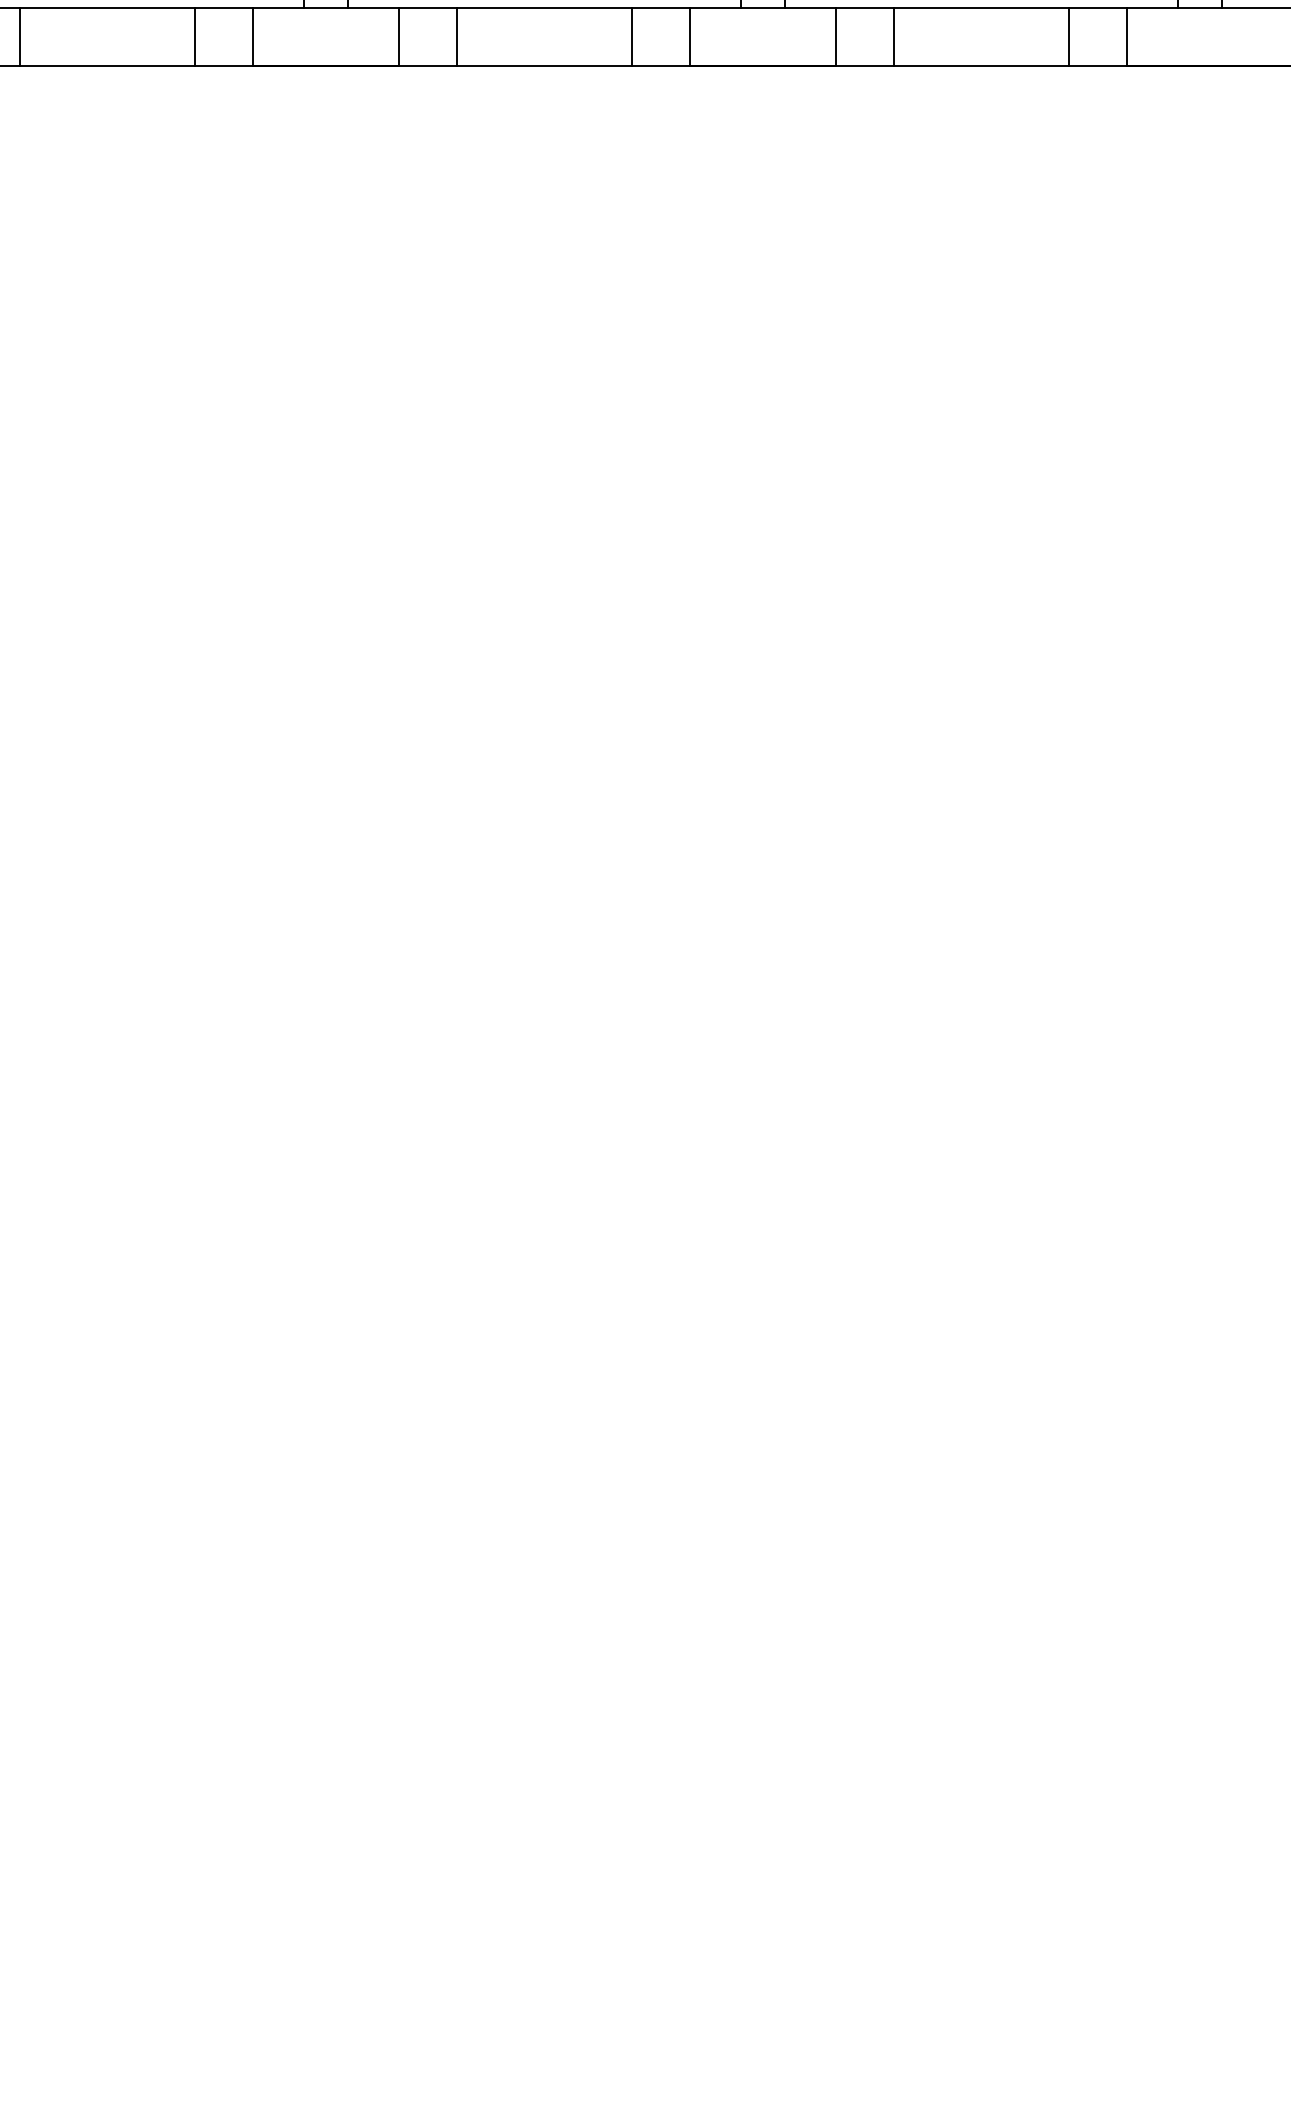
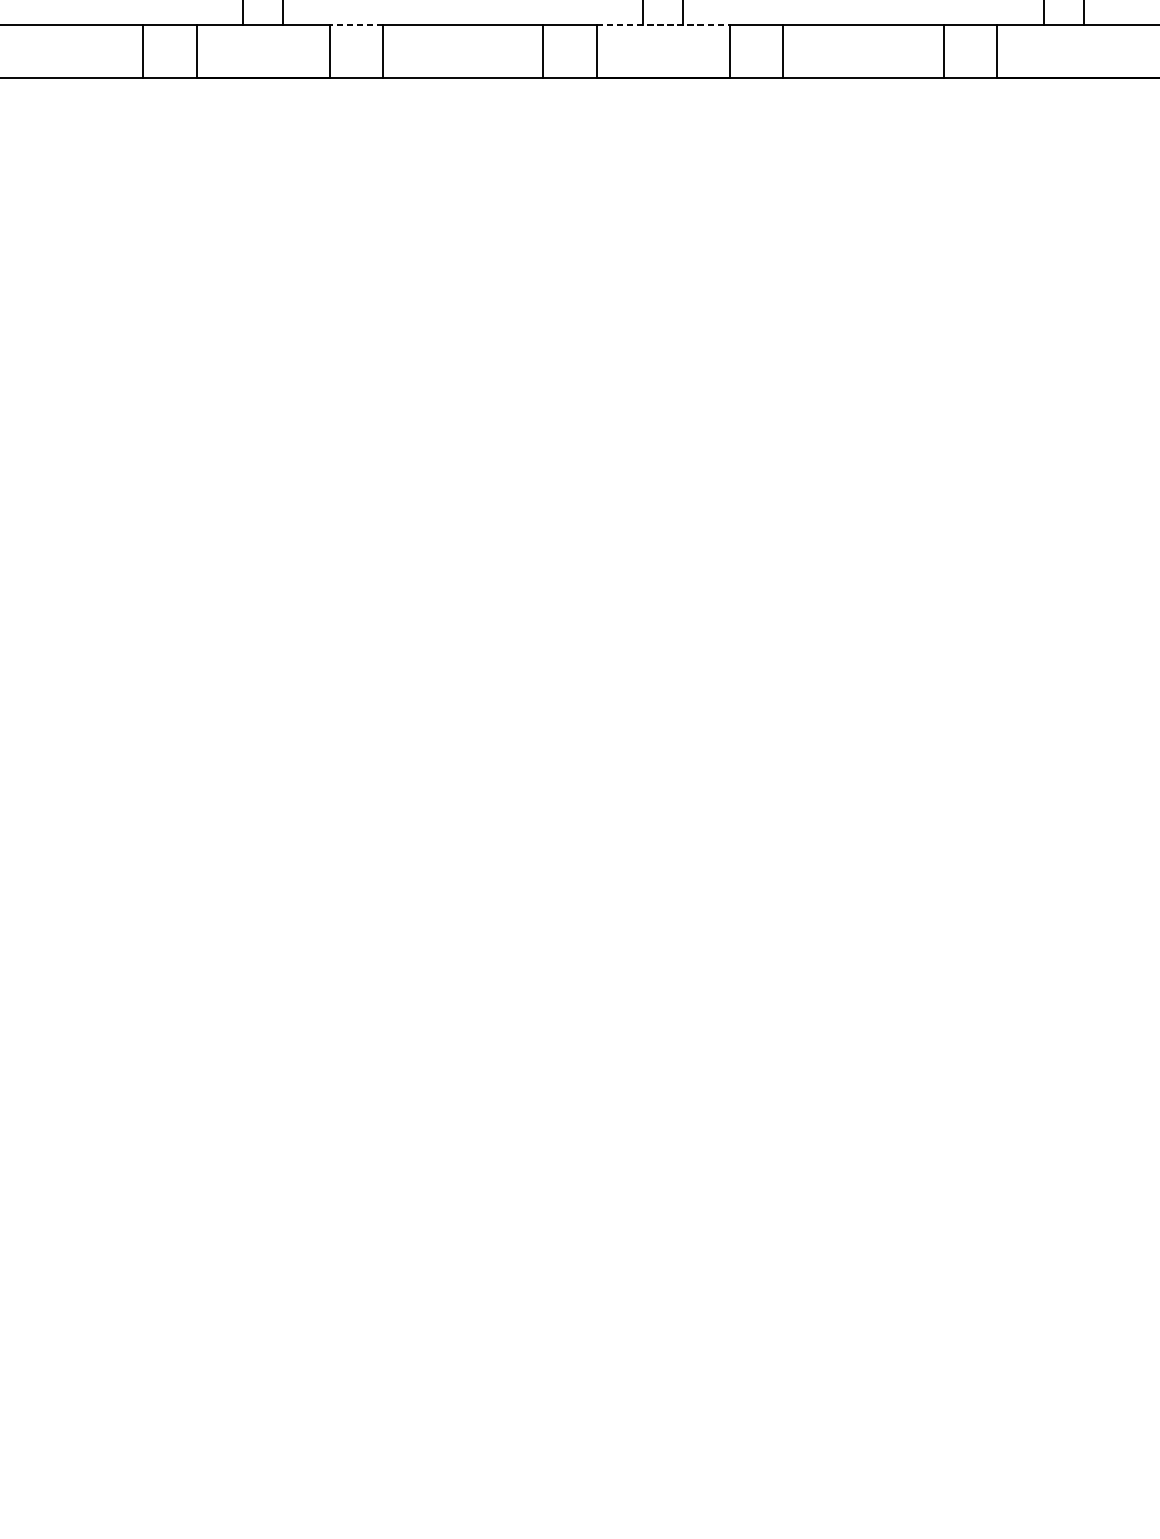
line: (427, 7) -> (356, 24), solid -> dashed
line: (762, 7) -> (663, 24), solid -> dashed

